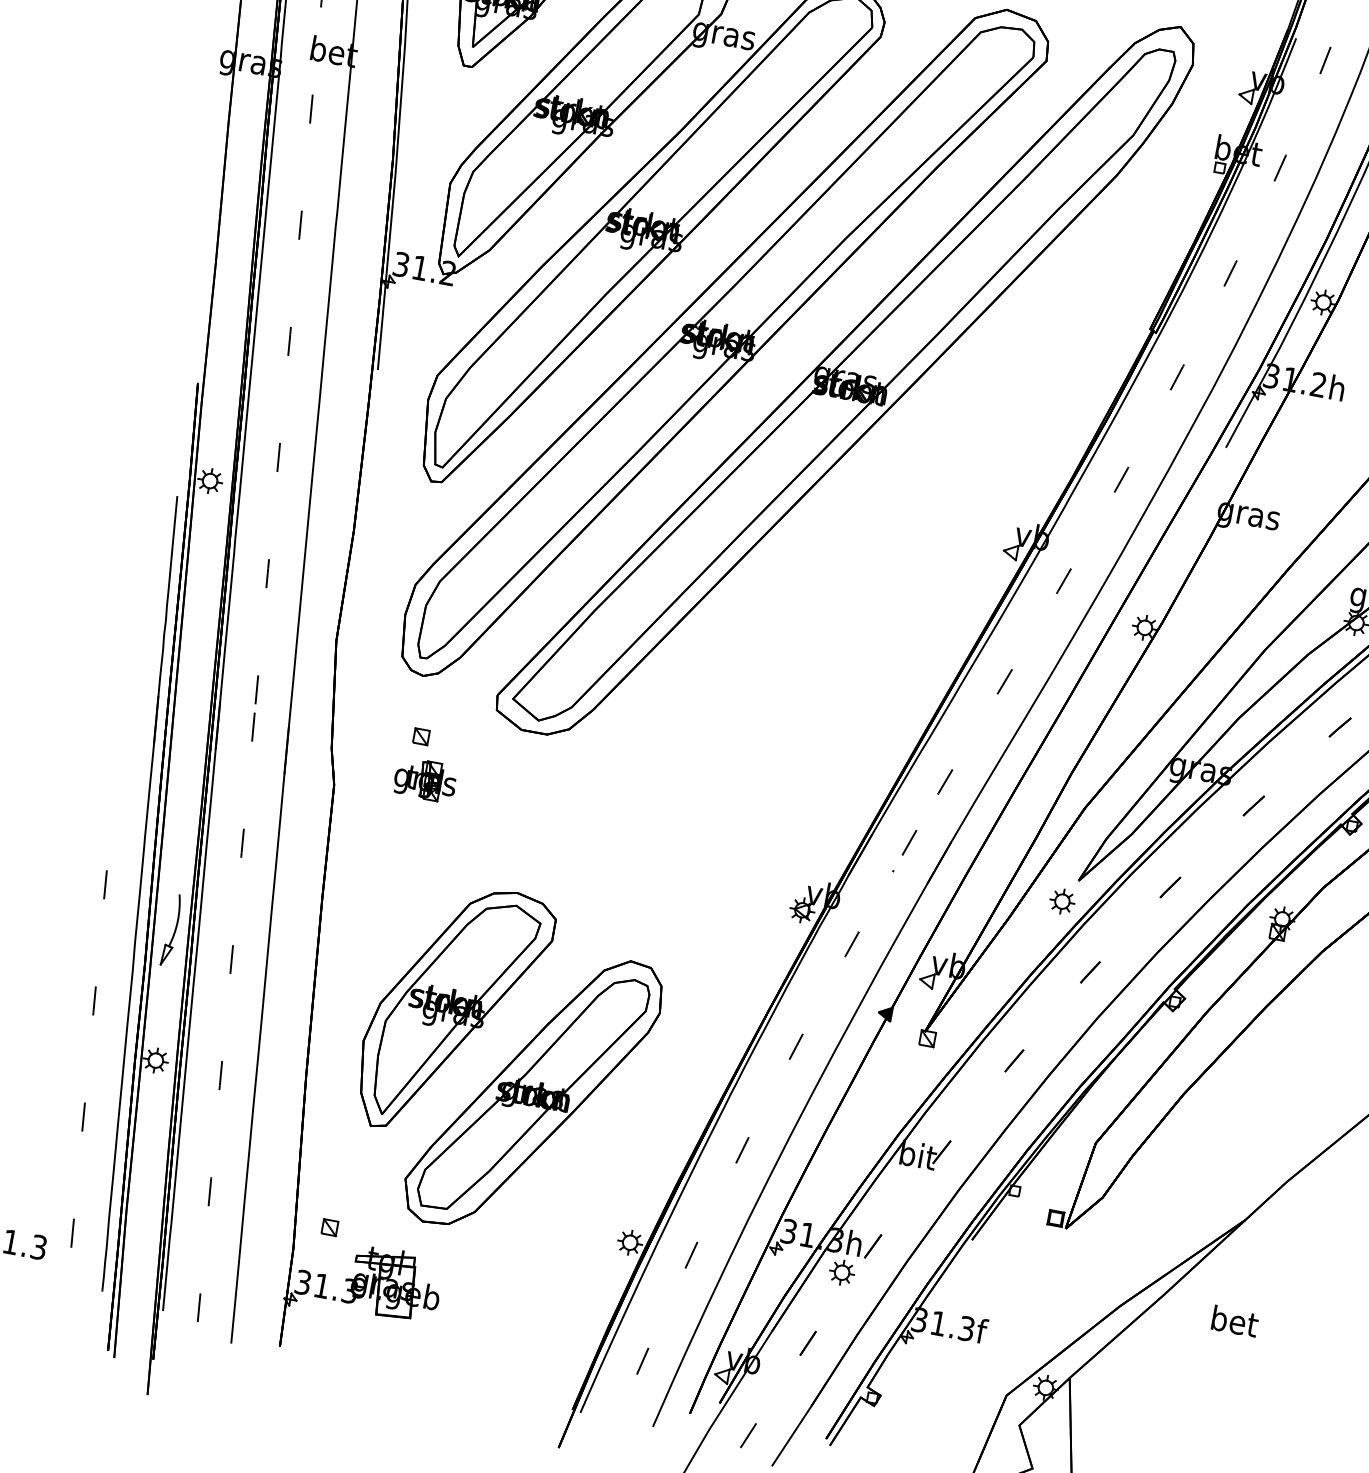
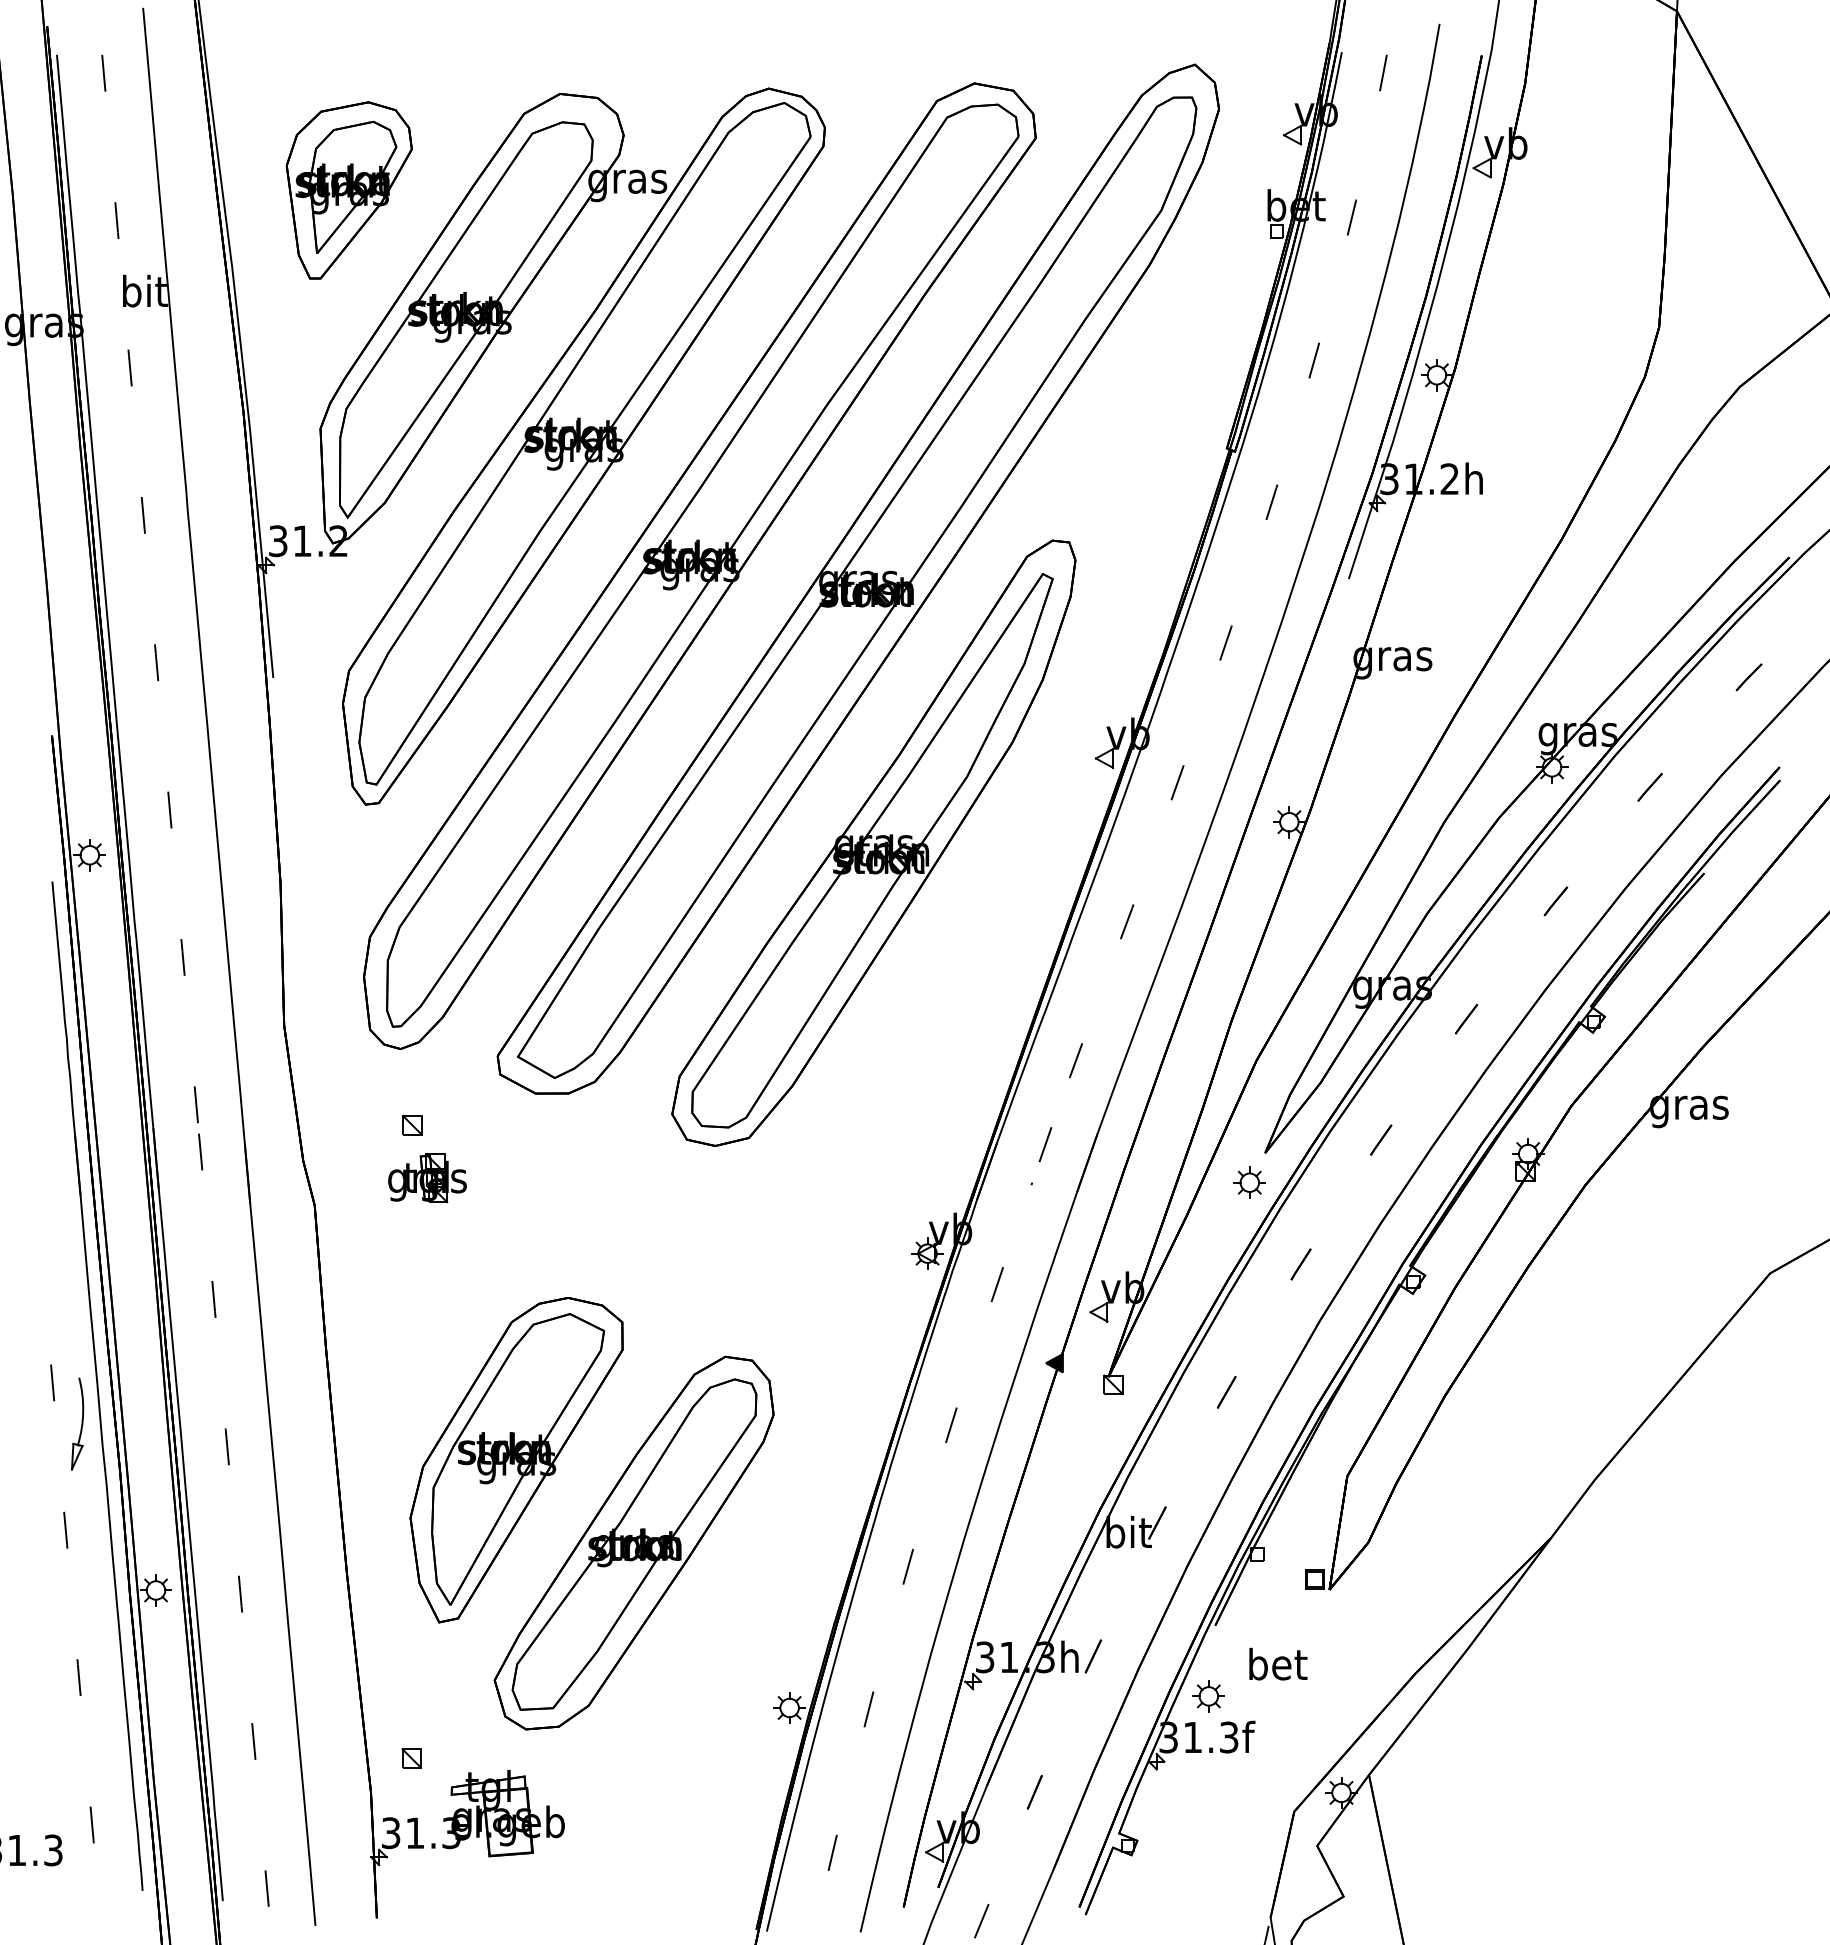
text: (334, 51) -> (145, 290), bet -> bit
part: (819, 583) -> (873, 842), added
part: (171, 929) -> (77, 1423), moved
part: (841, 1272) -> (1208, 1696), moved
text: (1235, 1320) -> (1278, 1663), moved

